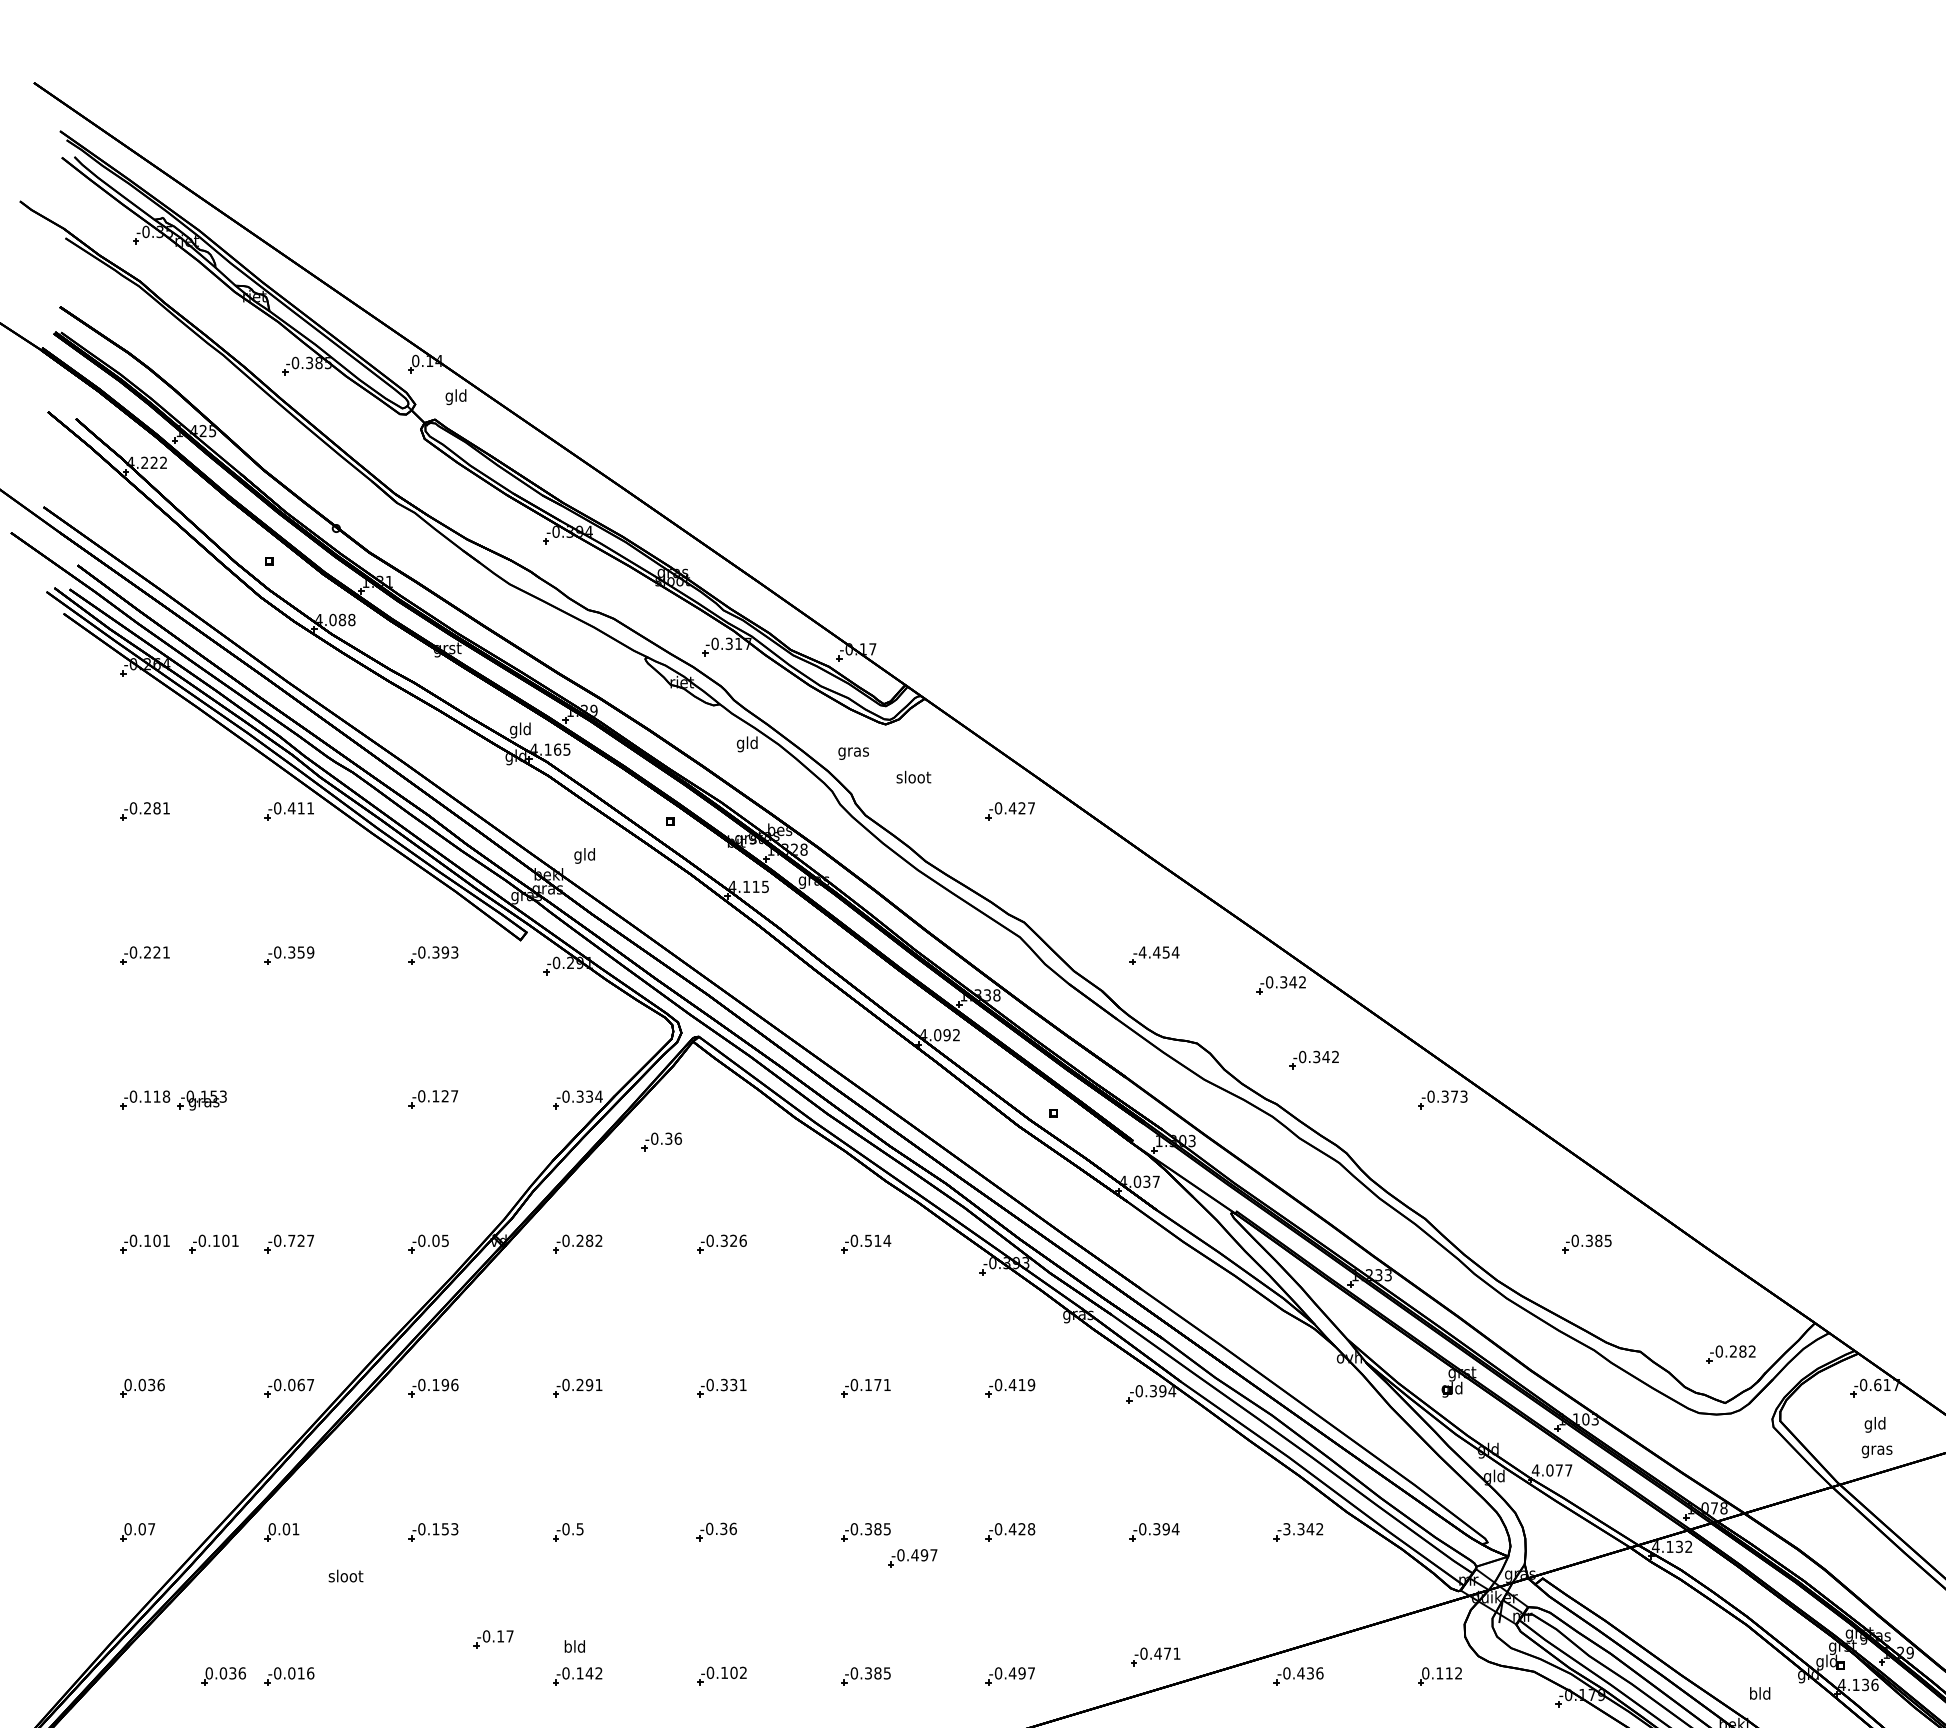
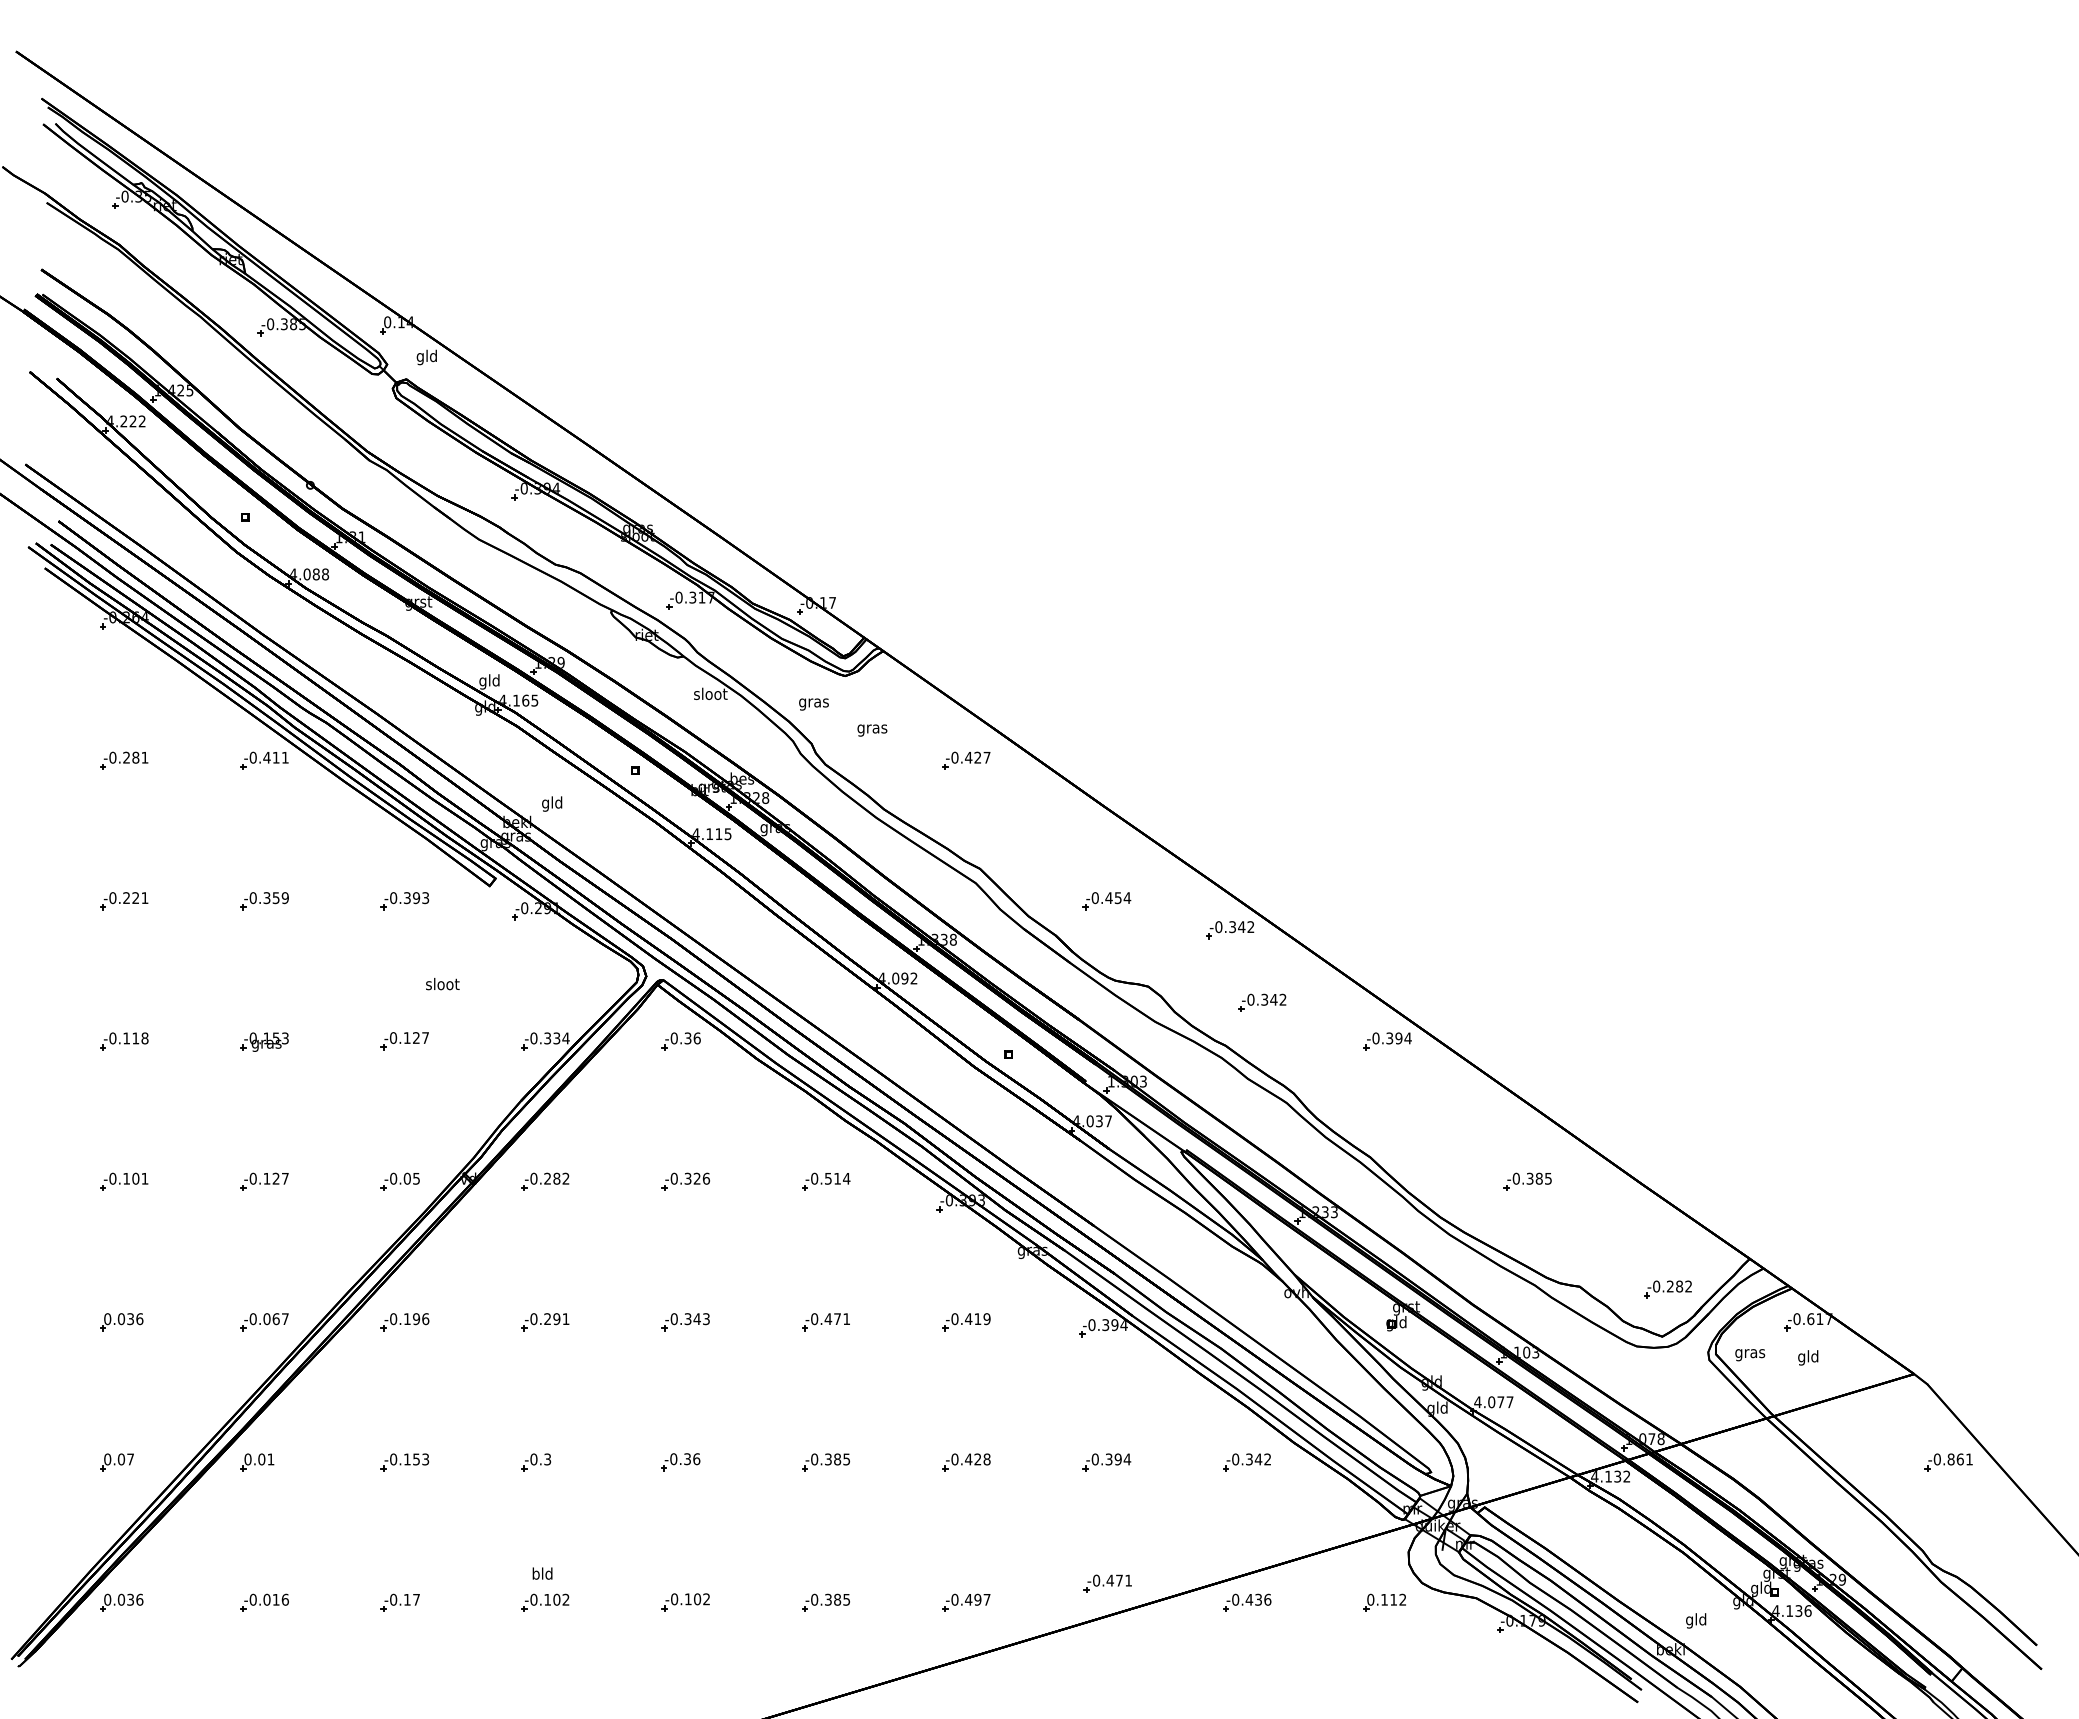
text: (747, 744) -> (710, 695), gld -> sloot
text: (913, 778) -> (872, 728), sloot -> gras
text: (1142, 952) -> (1095, 898), -4.454 -> -0.454
text: (1459, 1096) -> (1403, 1038), -0.373 -> -0.394
part: (201, 1099) -> (264, 1041), moved
part: (661, 1141) -> (680, 1041), moved
text: (291, 1240) -> (266, 1178), -0.727 -> -0.127
part: (214, 1243) -> (191, 1181), removed
text: (868, 1384) -> (828, 1318), -0.171 -> -0.471
text: (738, 1385) -> (701, 1319), -0.331 -> -0.343
text: (1877, 1452) -> (1750, 1355), moved
text: (579, 1528) -> (547, 1458), -0.5 -> -0.3
text: (1286, 1529) -> (1235, 1459), -3.342 -> -0.342
part: (912, 1558) -> (871, 1487), removed
text: (345, 1576) -> (442, 984), moved
part: (492, 1639) -> (399, 1602), moved
text: (589, 1673) -> (556, 1599), -0.142 -> -0.102
part: (223, 1676) -> (121, 1602), moved
text: (1753, 1694) -> (1689, 1620), bld -> gld

